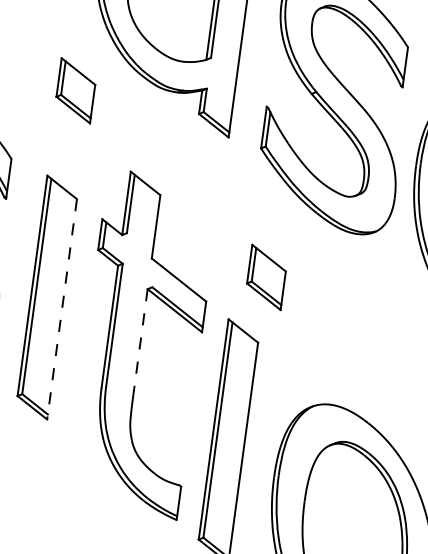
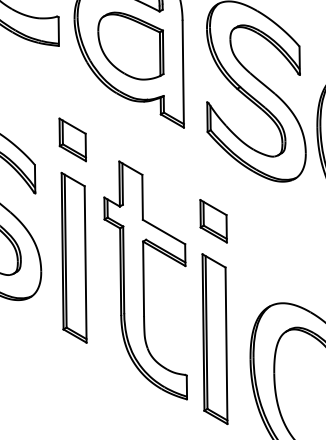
part: (75, 90) -> (72, 139), moved
part: (266, 277) -> (213, 221), moved
line: (61, 309) -> (85, 264), dashed -> solid
line: (140, 342) -> (143, 279), dashed -> solid

